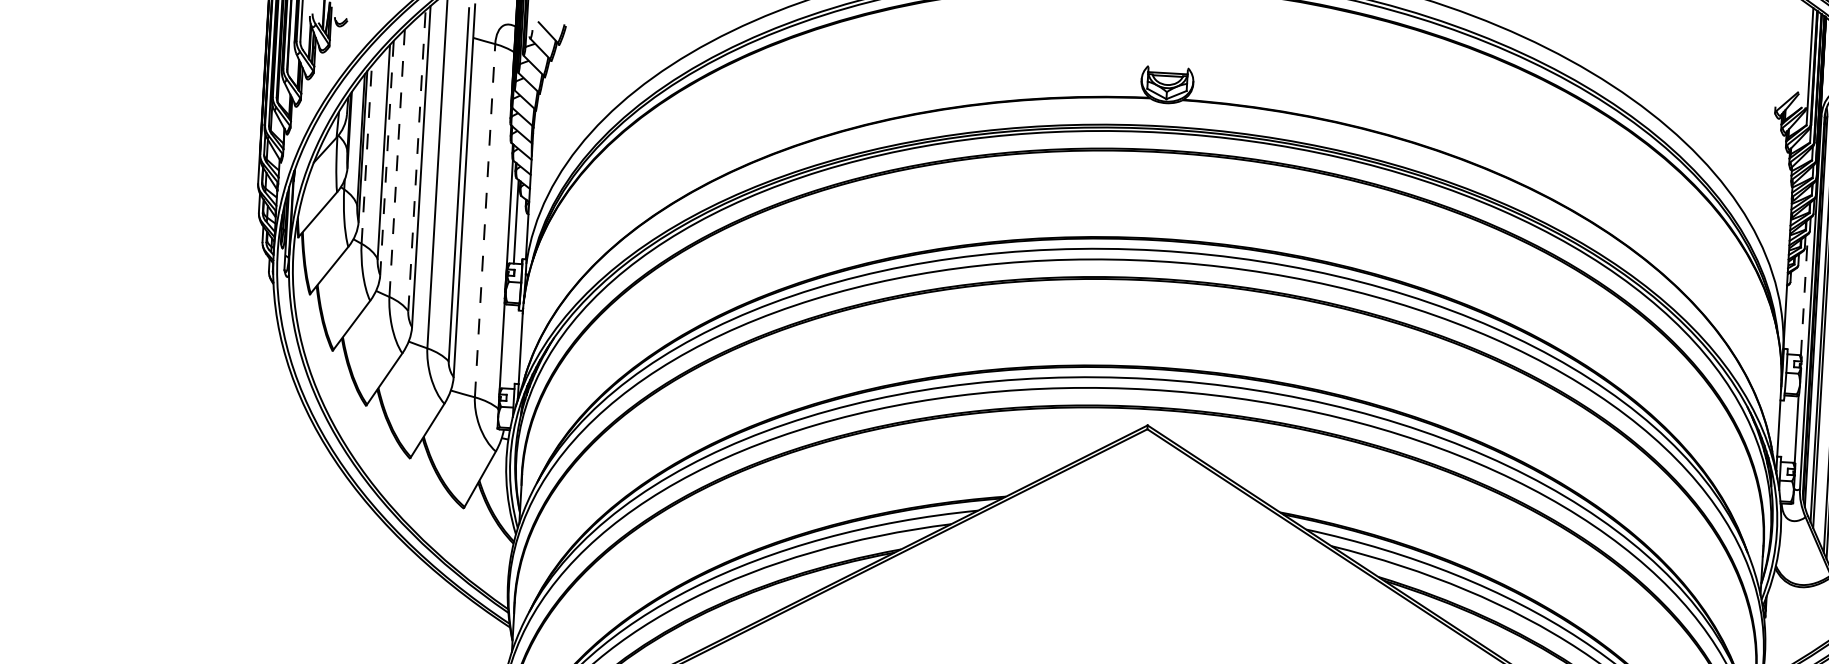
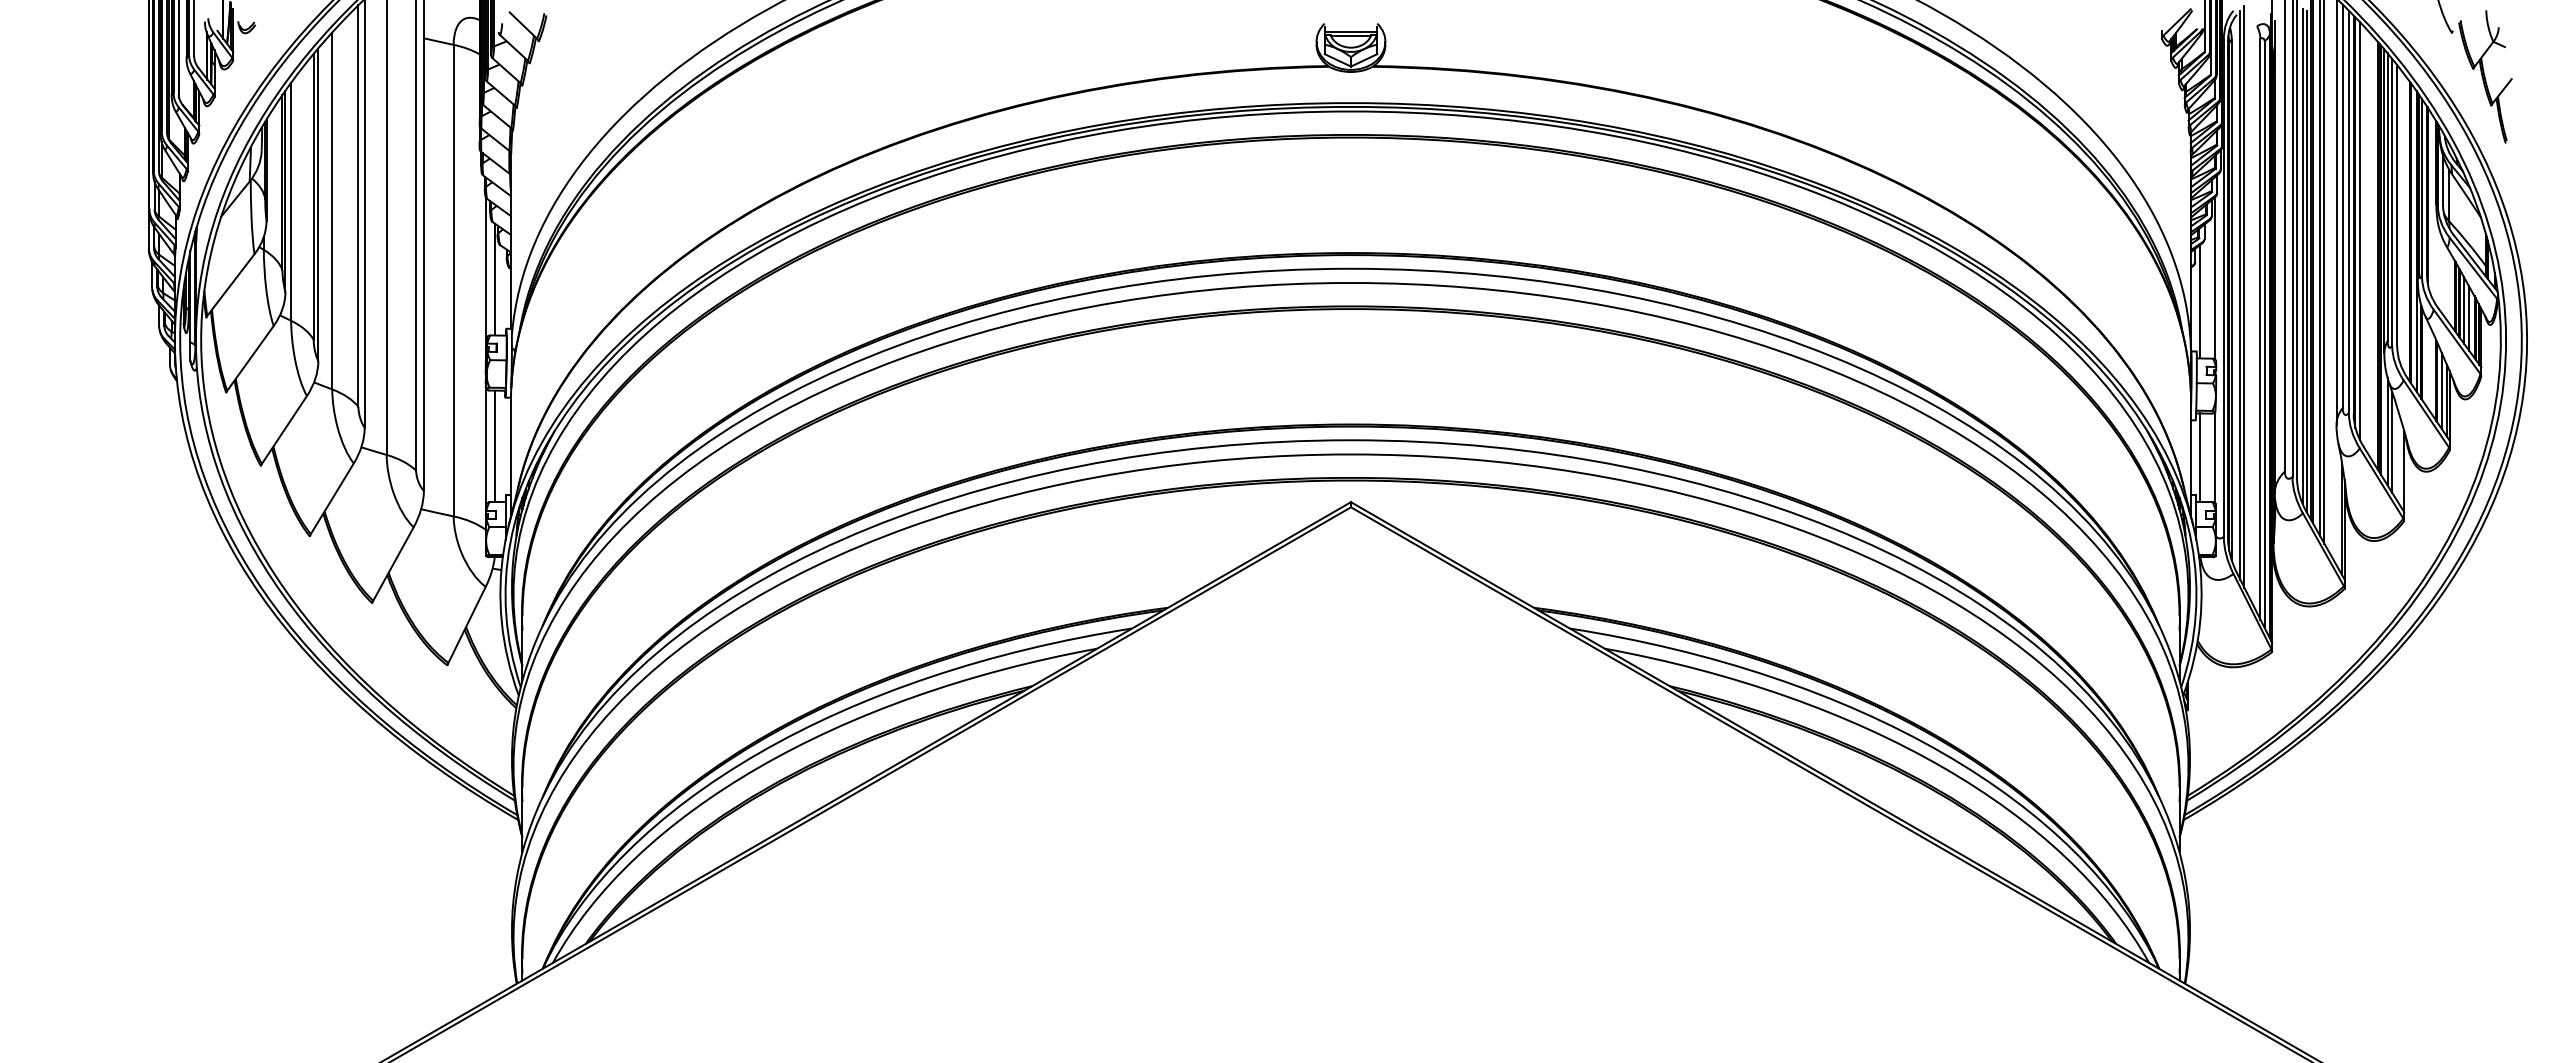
line: (367, 154) -> (291, 201), dashed -> solid
line: (387, 158) -> (318, 205), dashed -> solid
line: (416, 161) -> (358, 206), dashed -> solid
line: (397, 162) -> (332, 210), dashed -> solid
line: (484, 220) -> (453, 280), dashed -> solid
line: (1804, 295) -> (2214, 278), dashed -> solid
line: (1792, 311) -> (2200, 301), added
line: (509, 346) -> (495, 446), added
line: (1785, 428) -> (2200, 457), added

